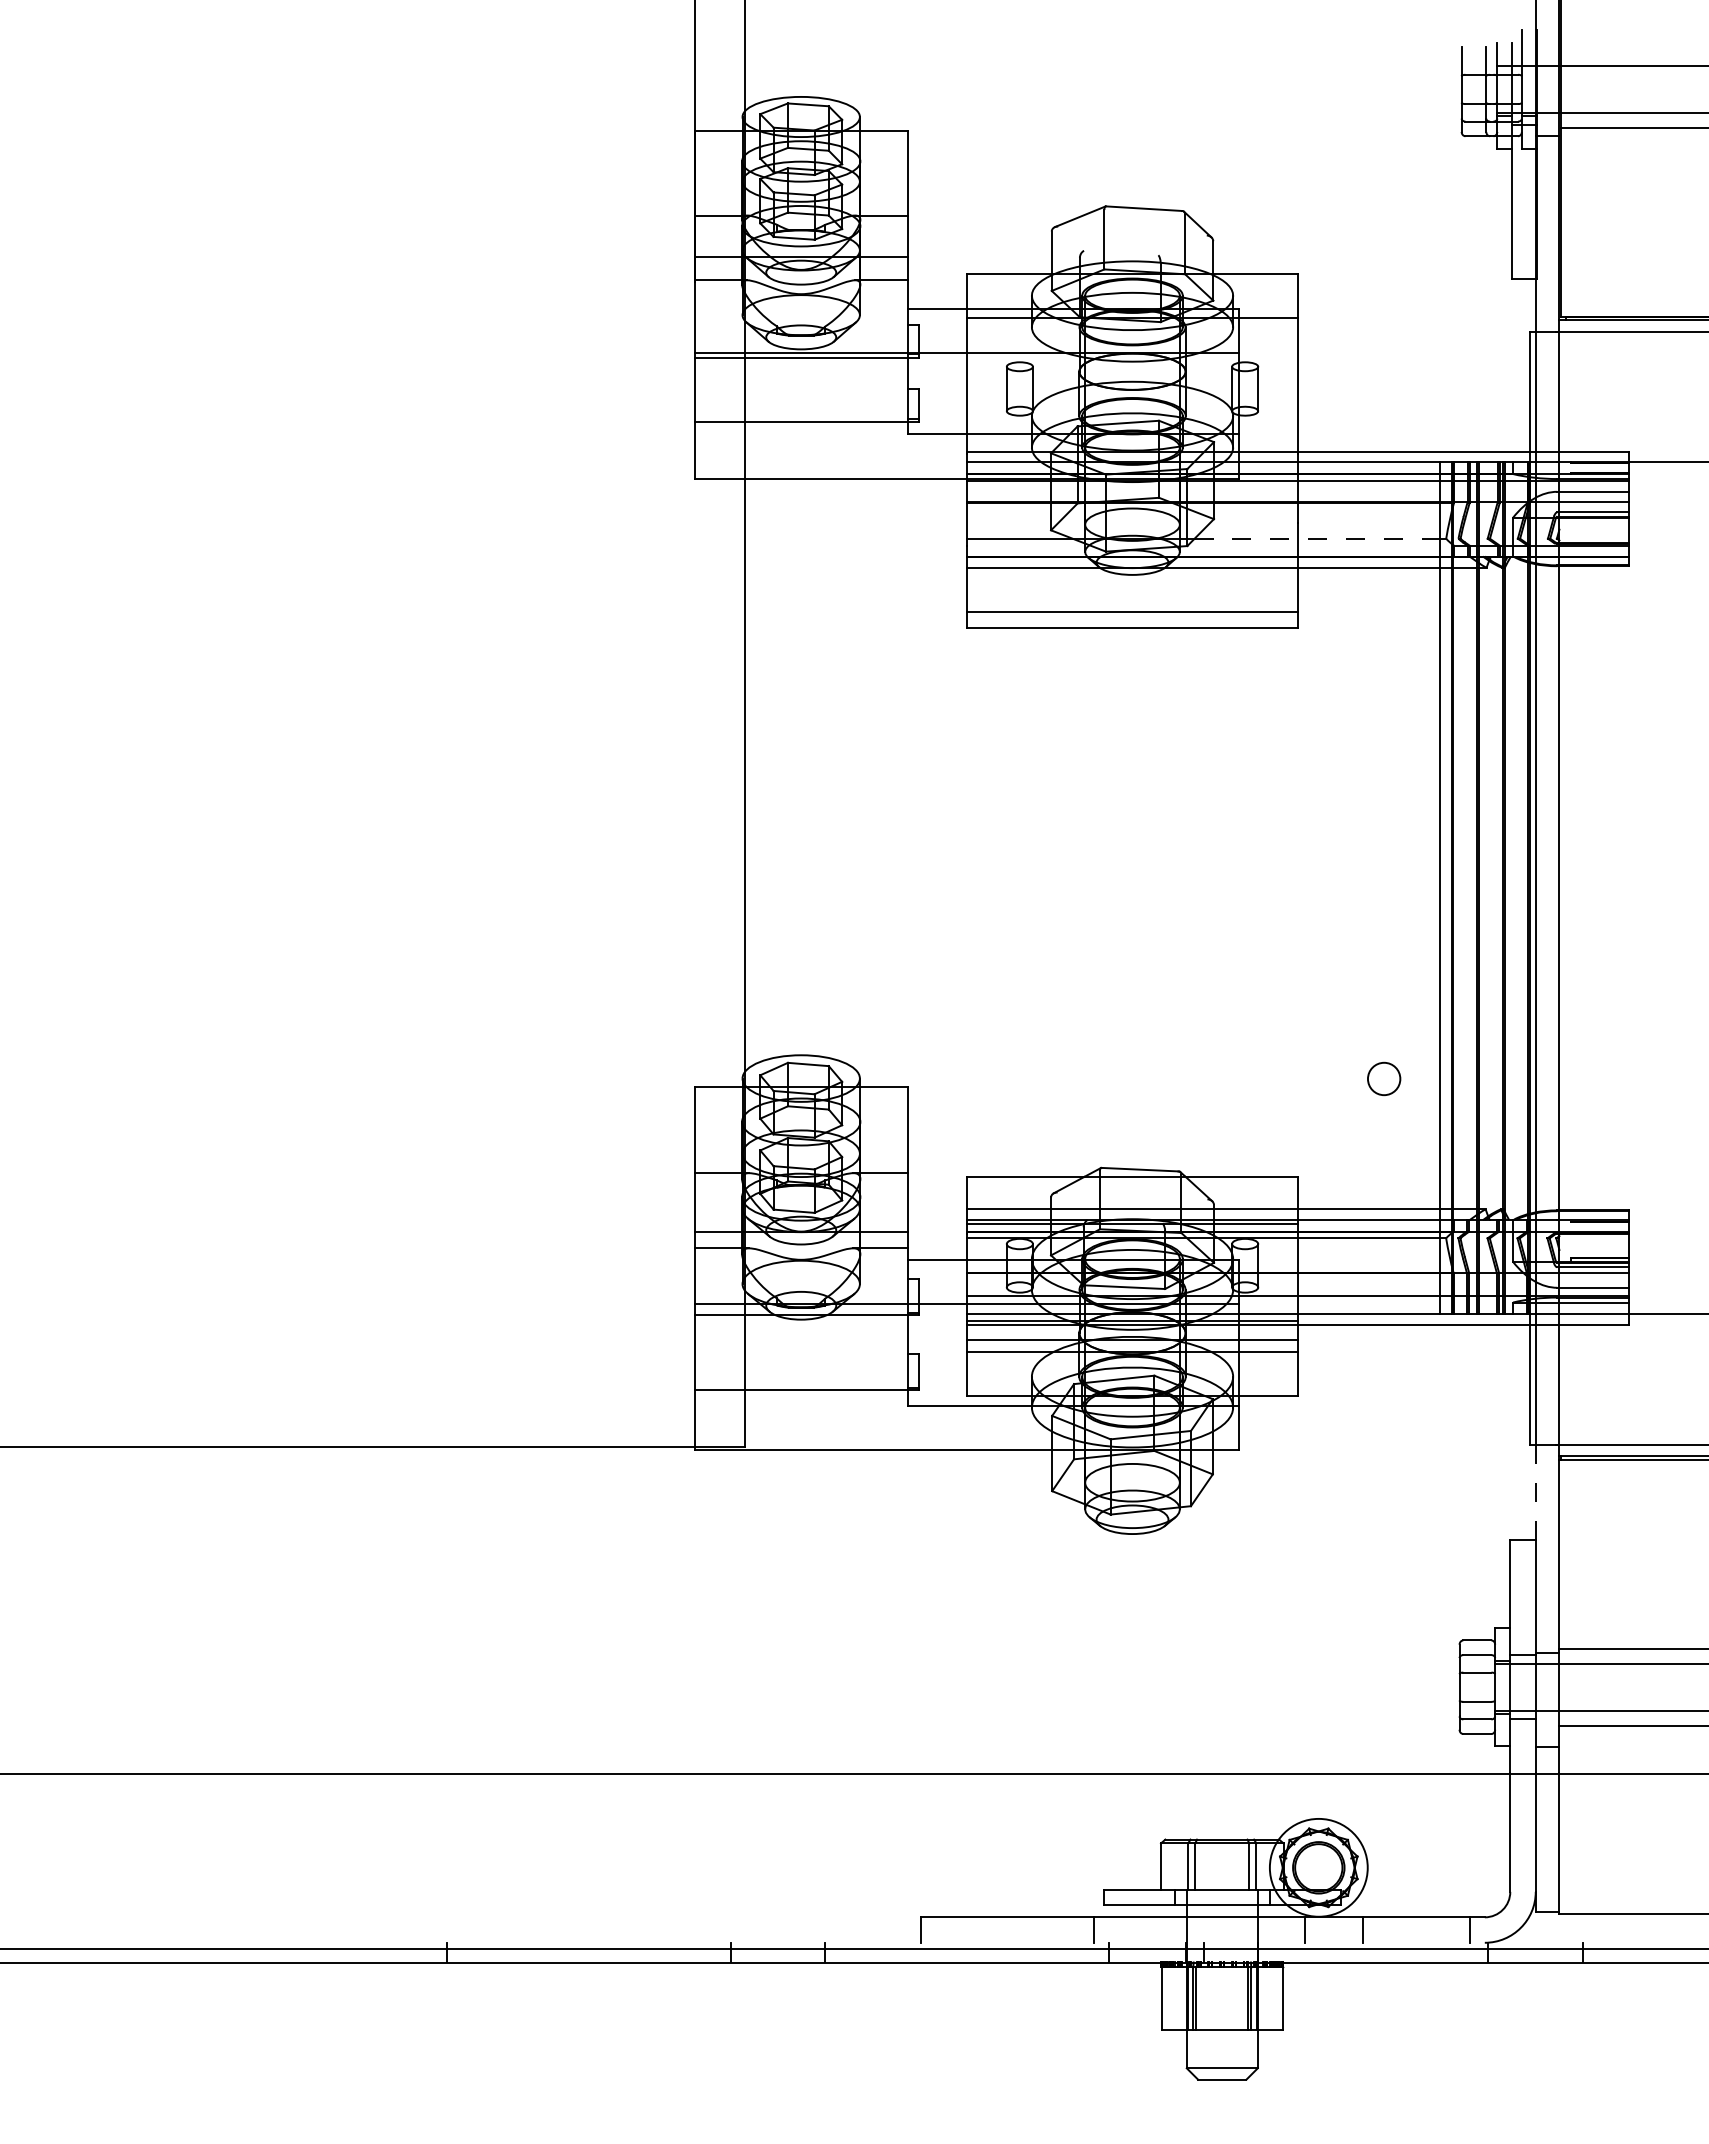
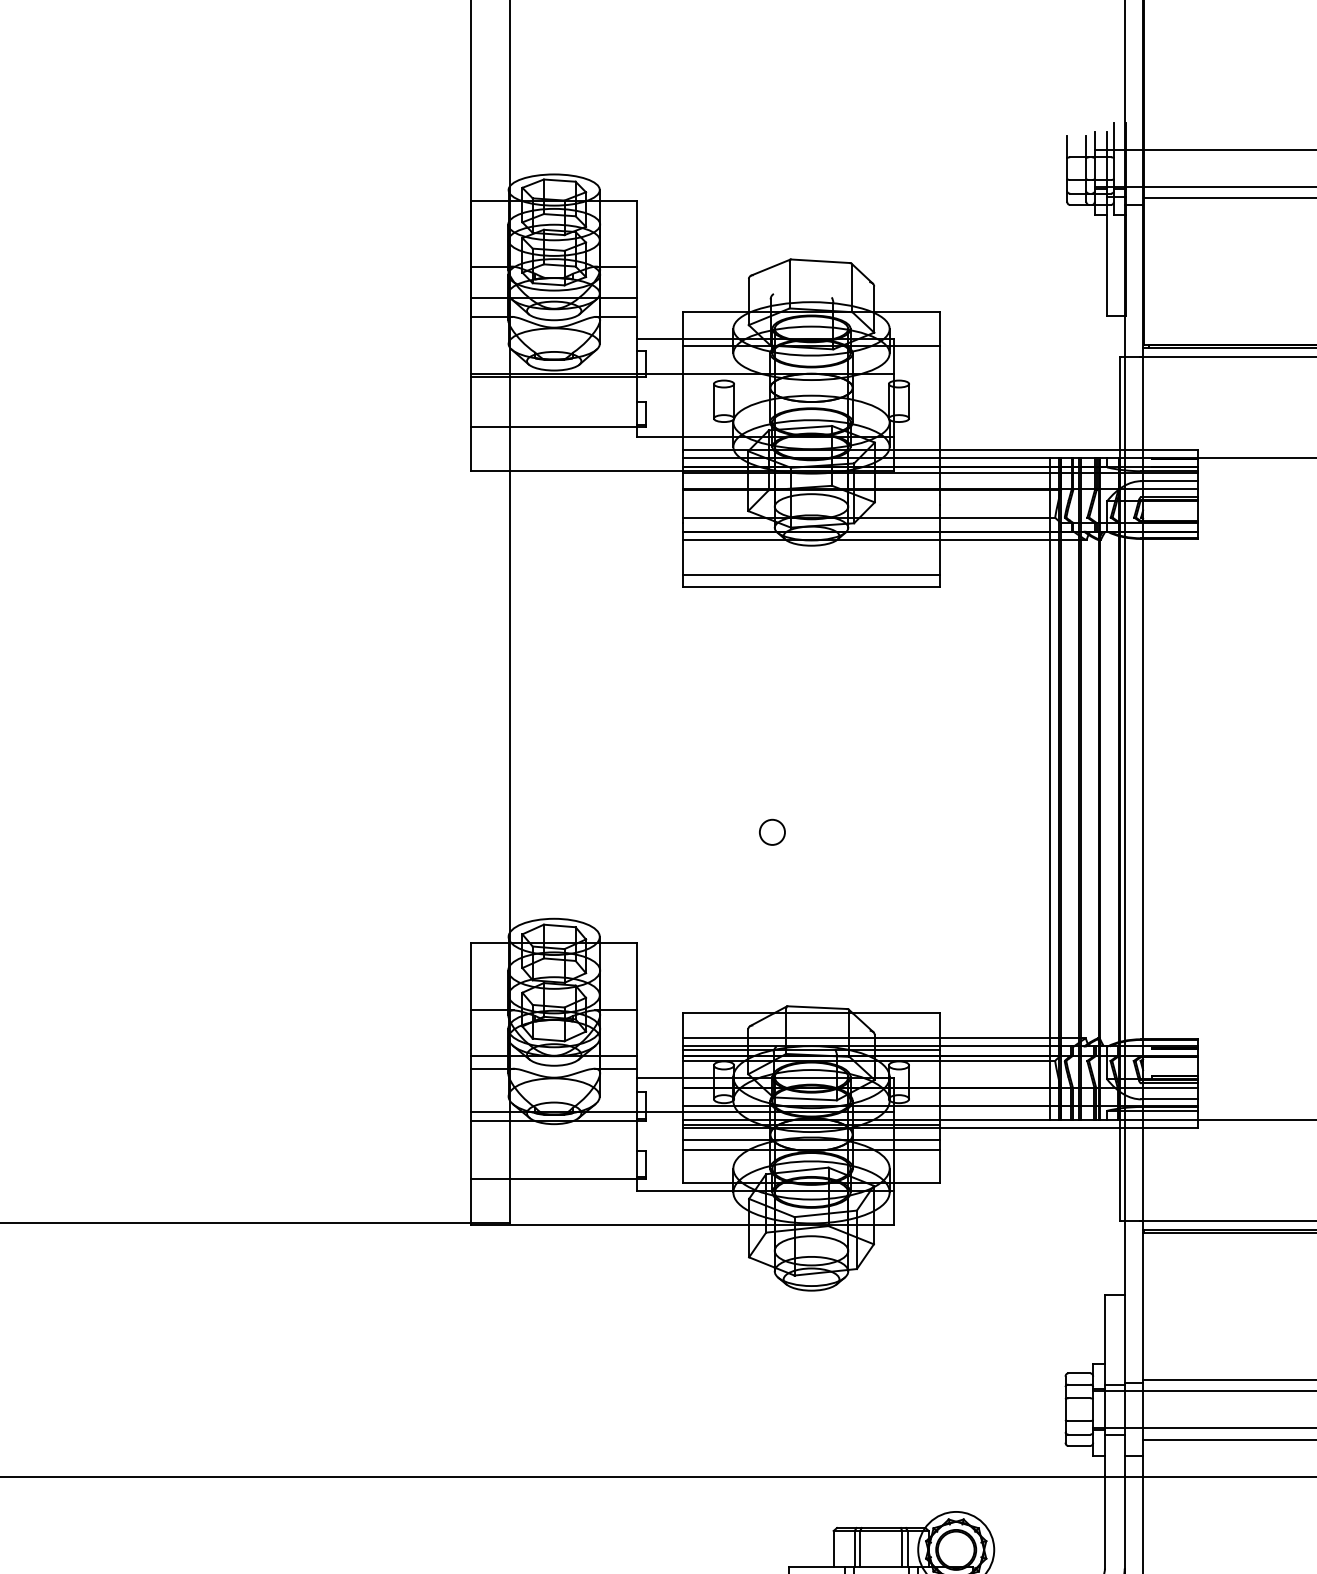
line: (1317, 538) -> (955, 517), dashed -> solid
circle: (1384, 1078) -> (772, 831), moved
line: (1535, 1492) -> (1124, 1258), dashed -> solid

